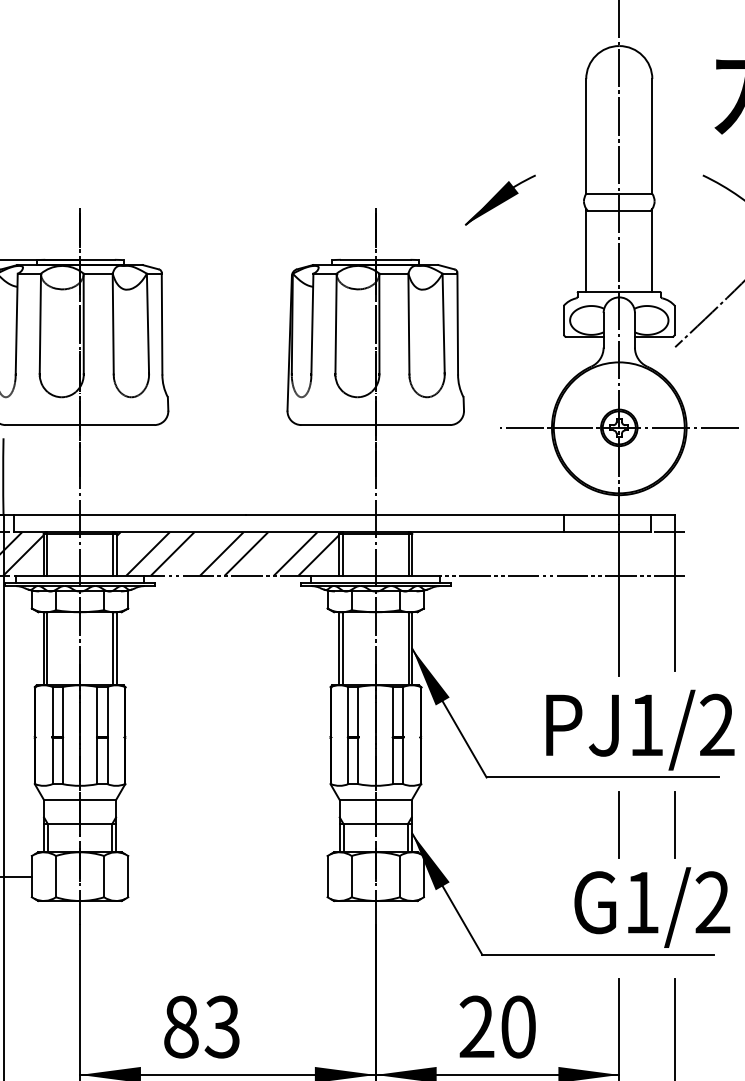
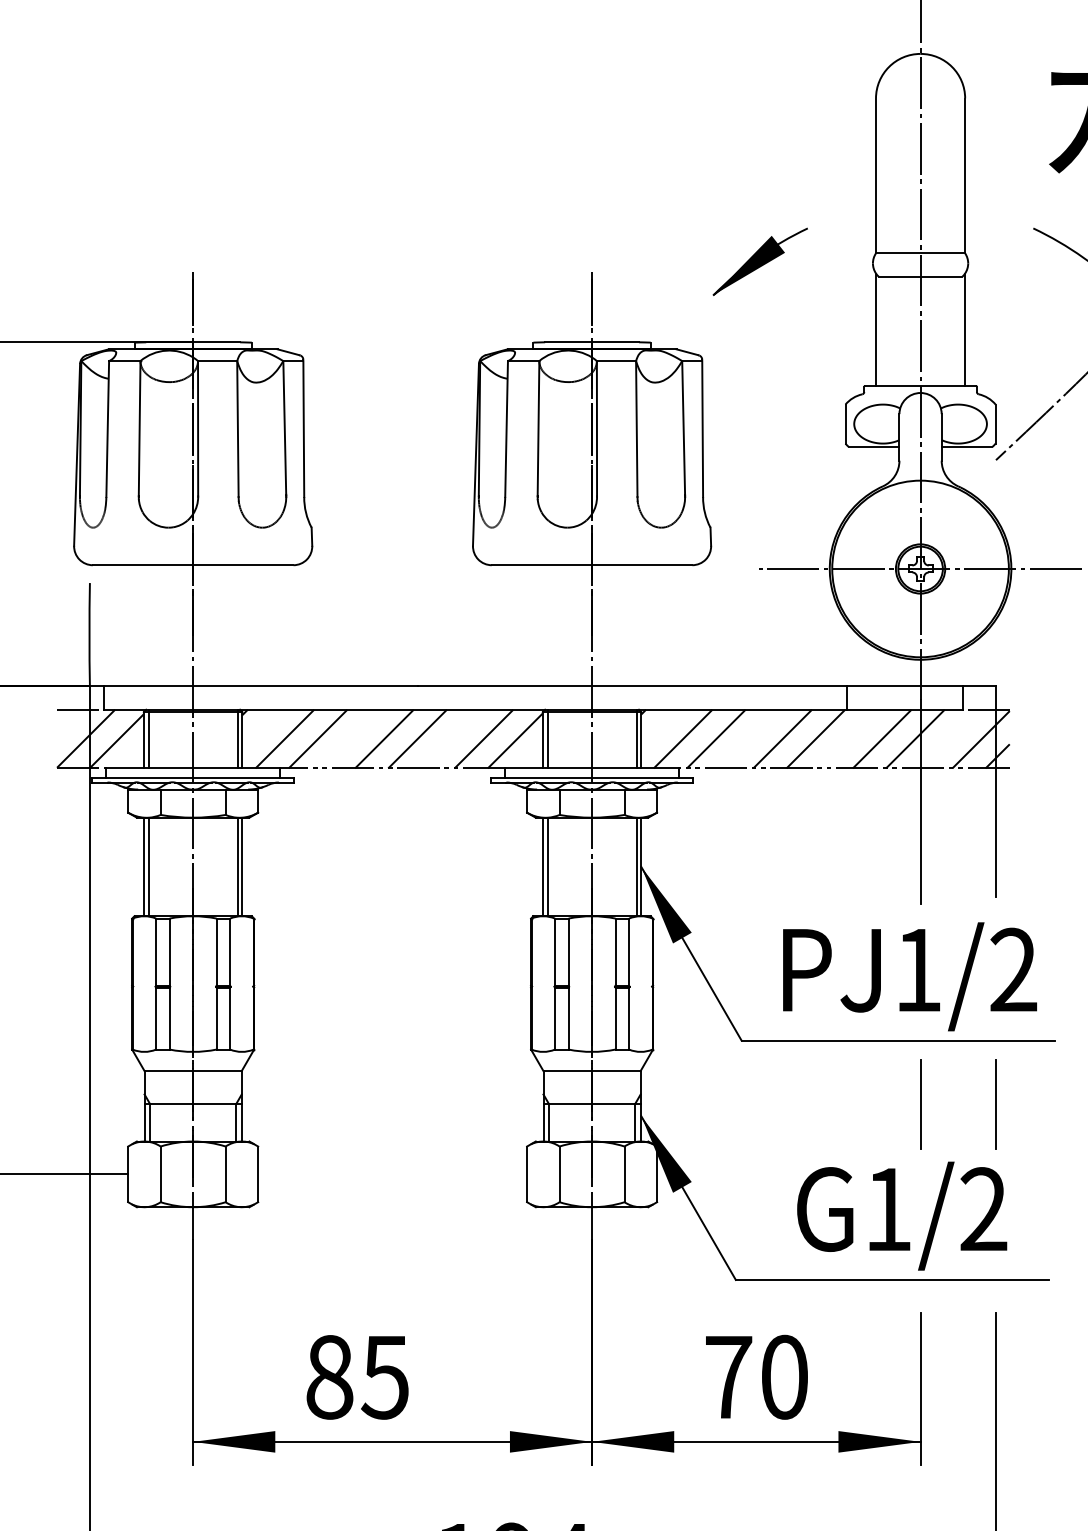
hatch: (548, 553) -> (825, 738), added
text: (639, 729) -> (909, 976), moved
text: (652, 907) -> (902, 1215), moved
text: (221, 1026) -> (384, 1376), 83 -> 85
text: (476, 1026) -> (728, 1376), 20 -> 70

